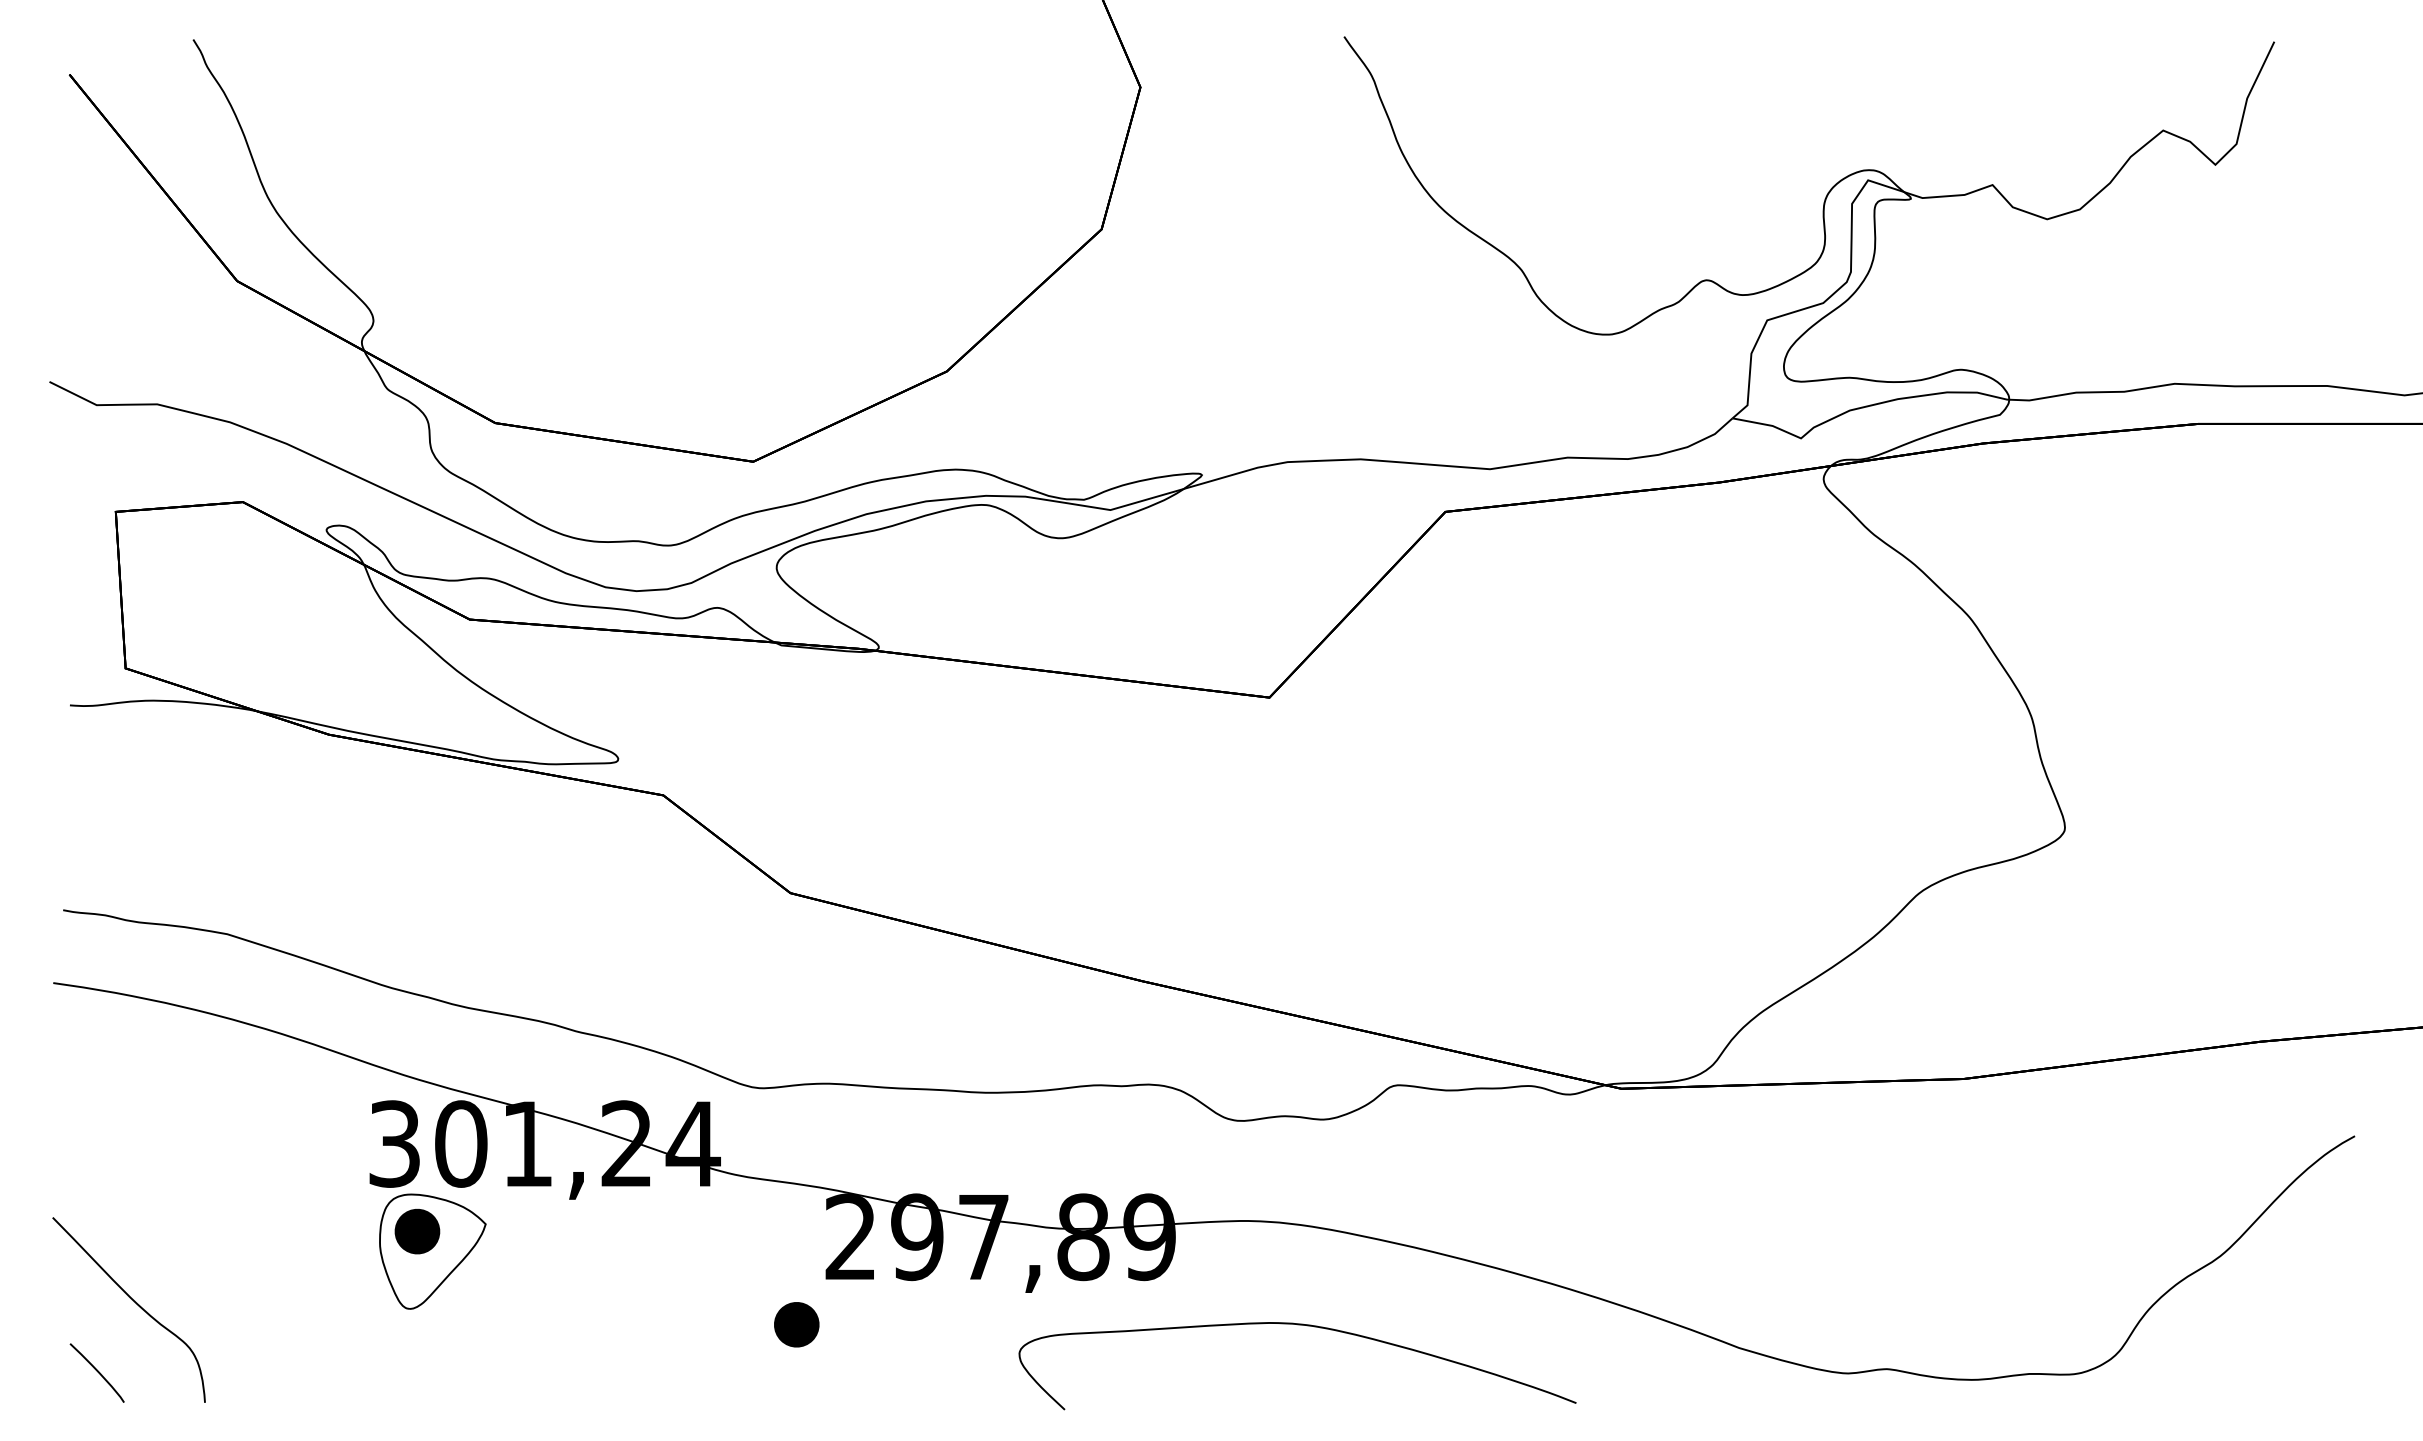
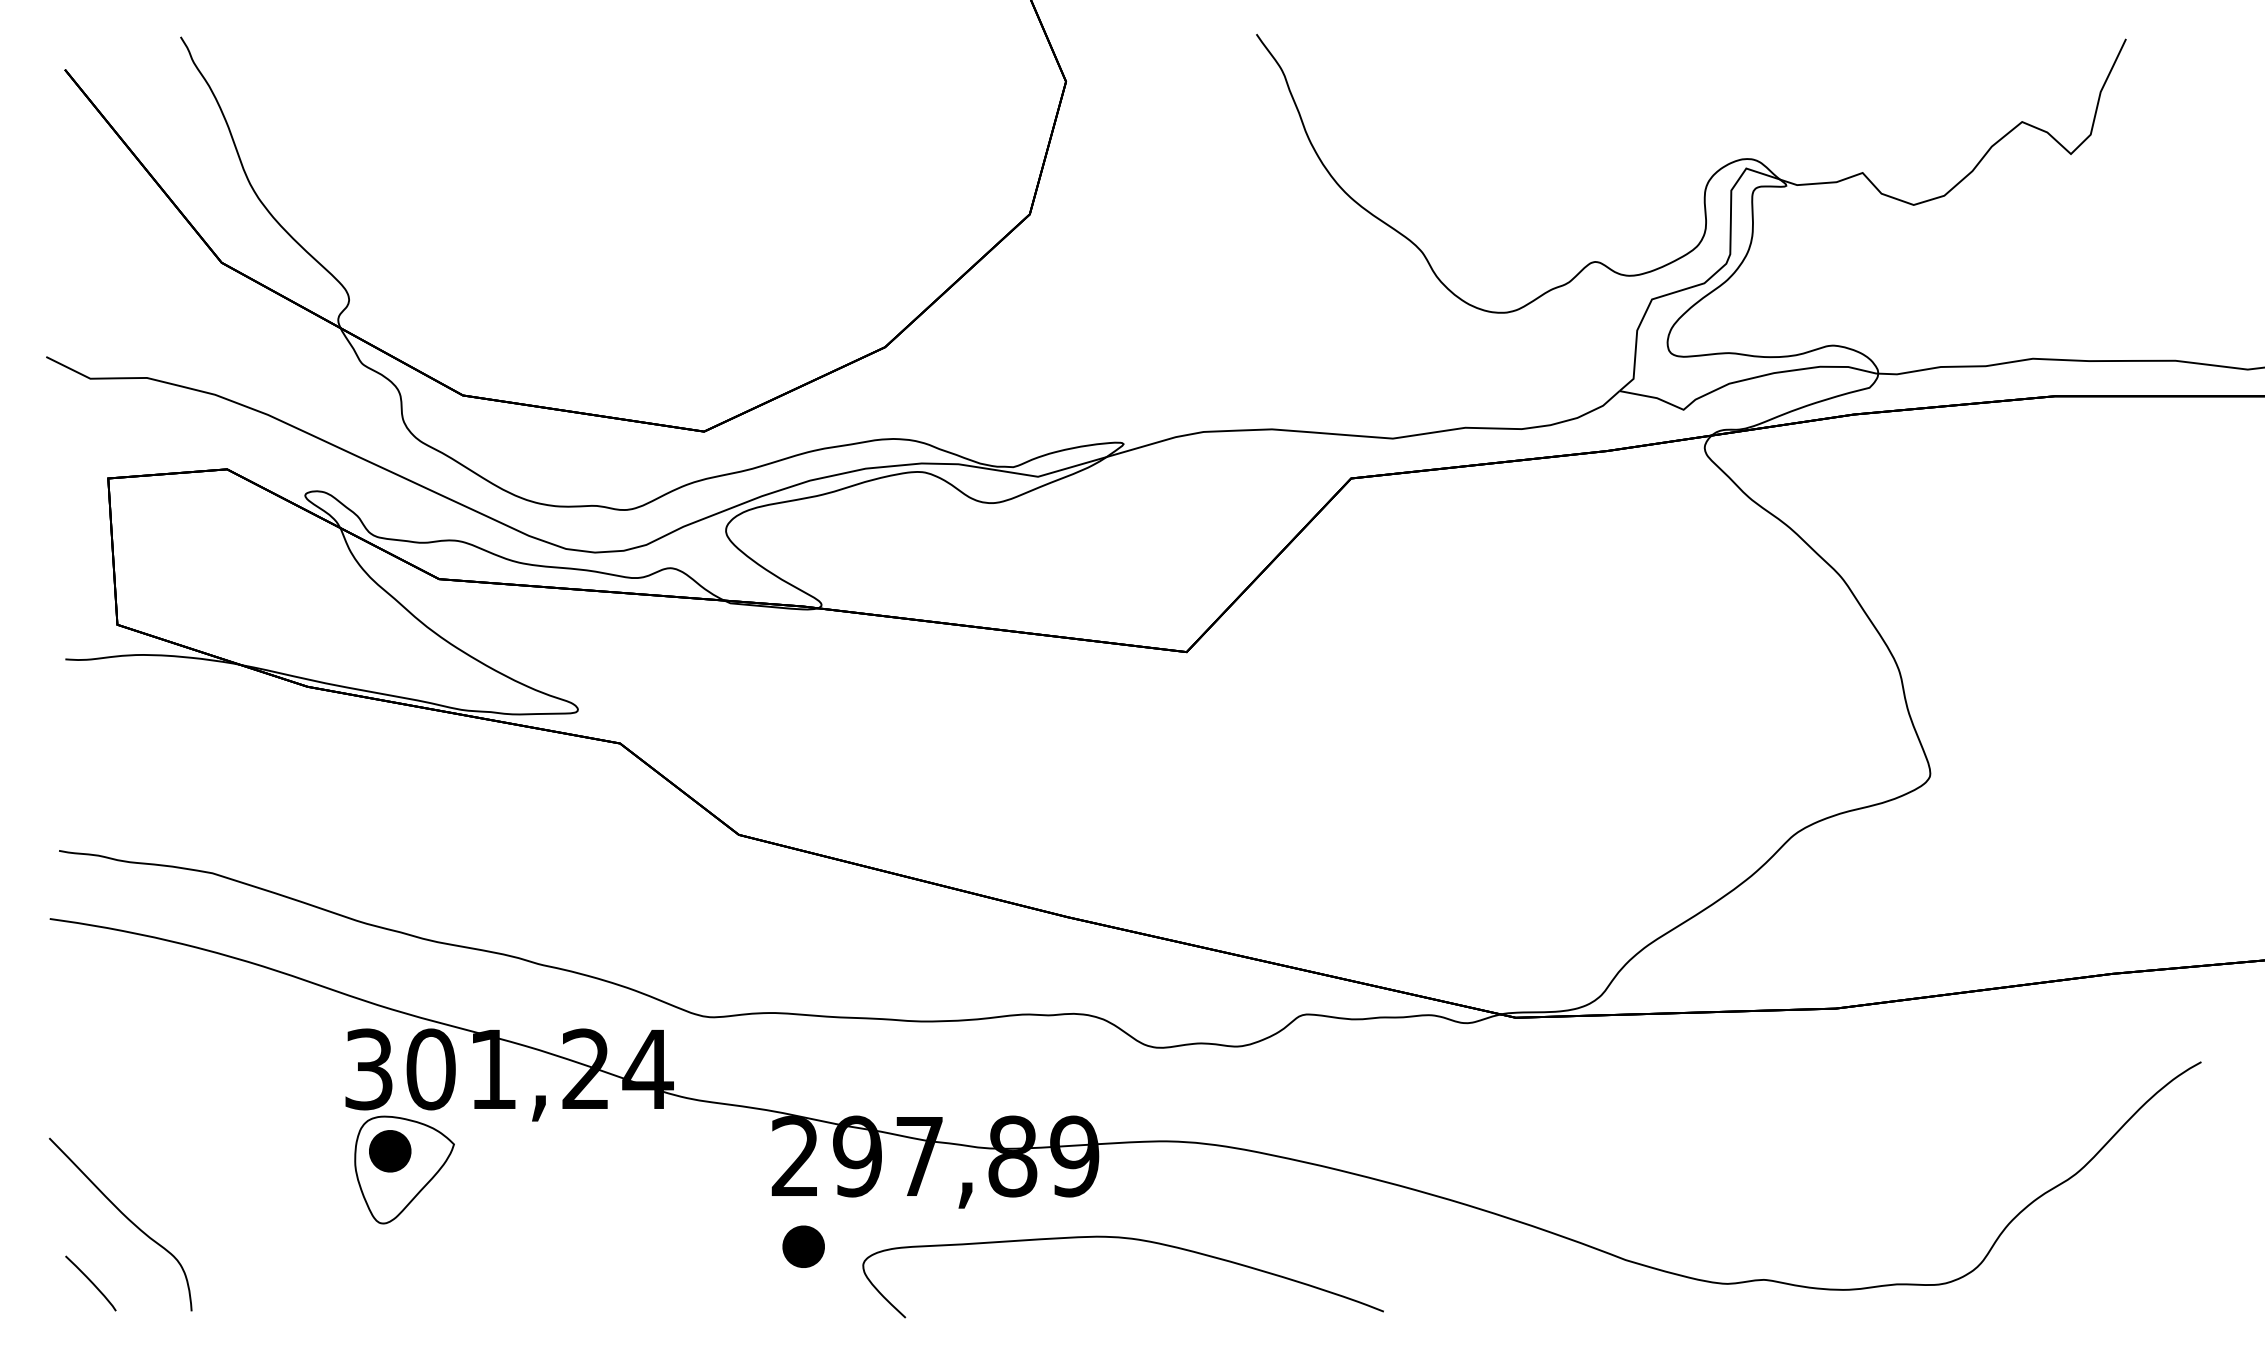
part: (796, 1324) -> (803, 1246), moved
curve: (1297, 1325) -> (1123, 1239), moved

